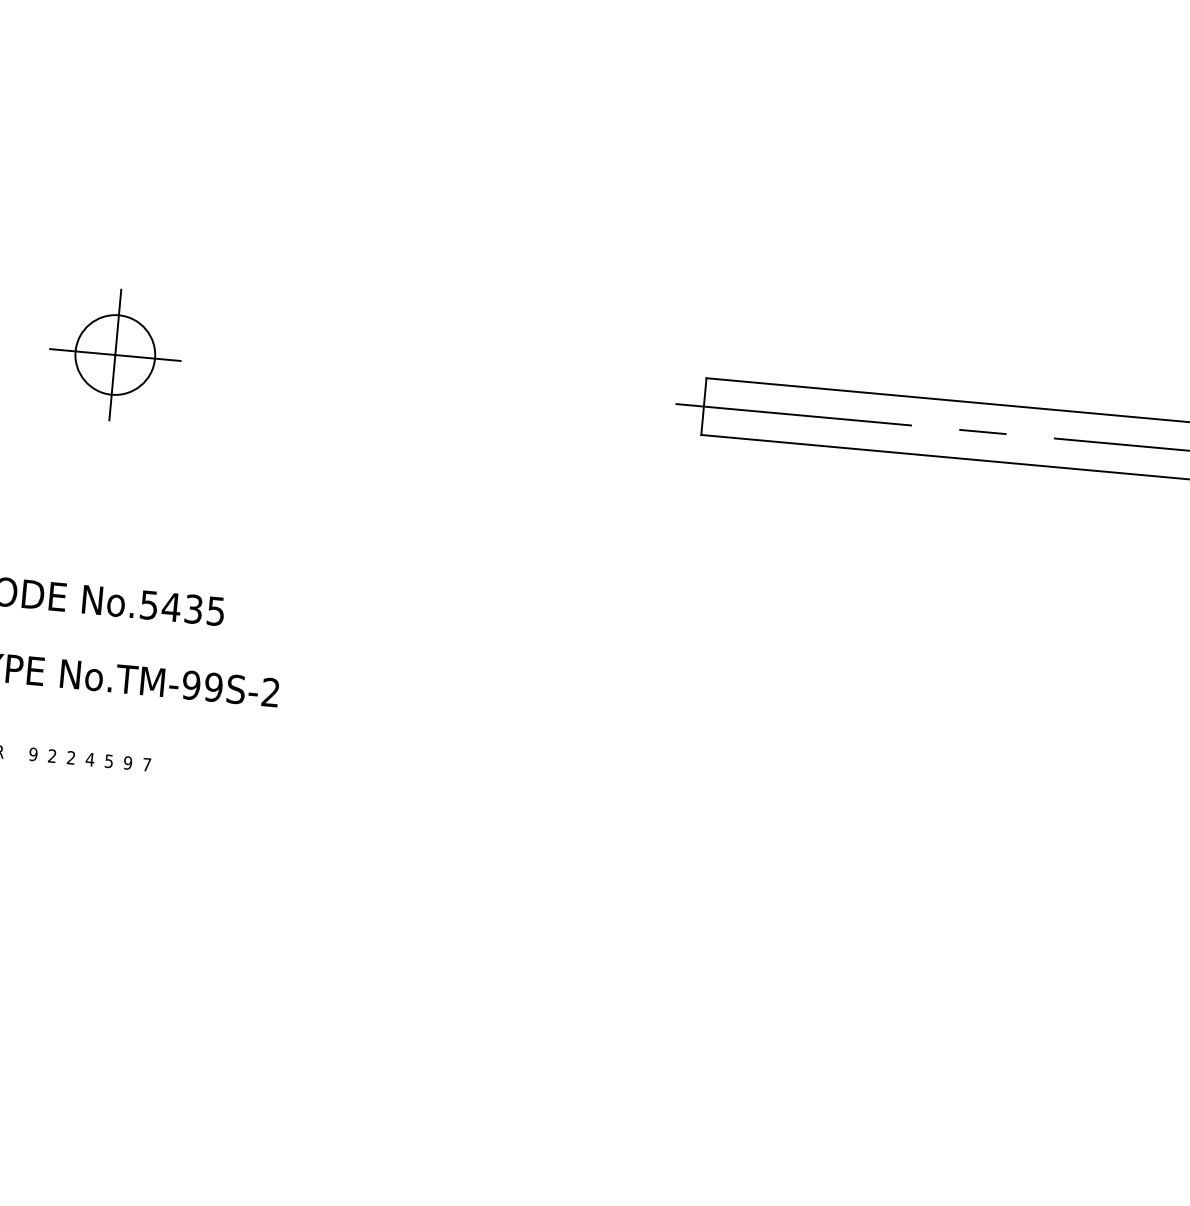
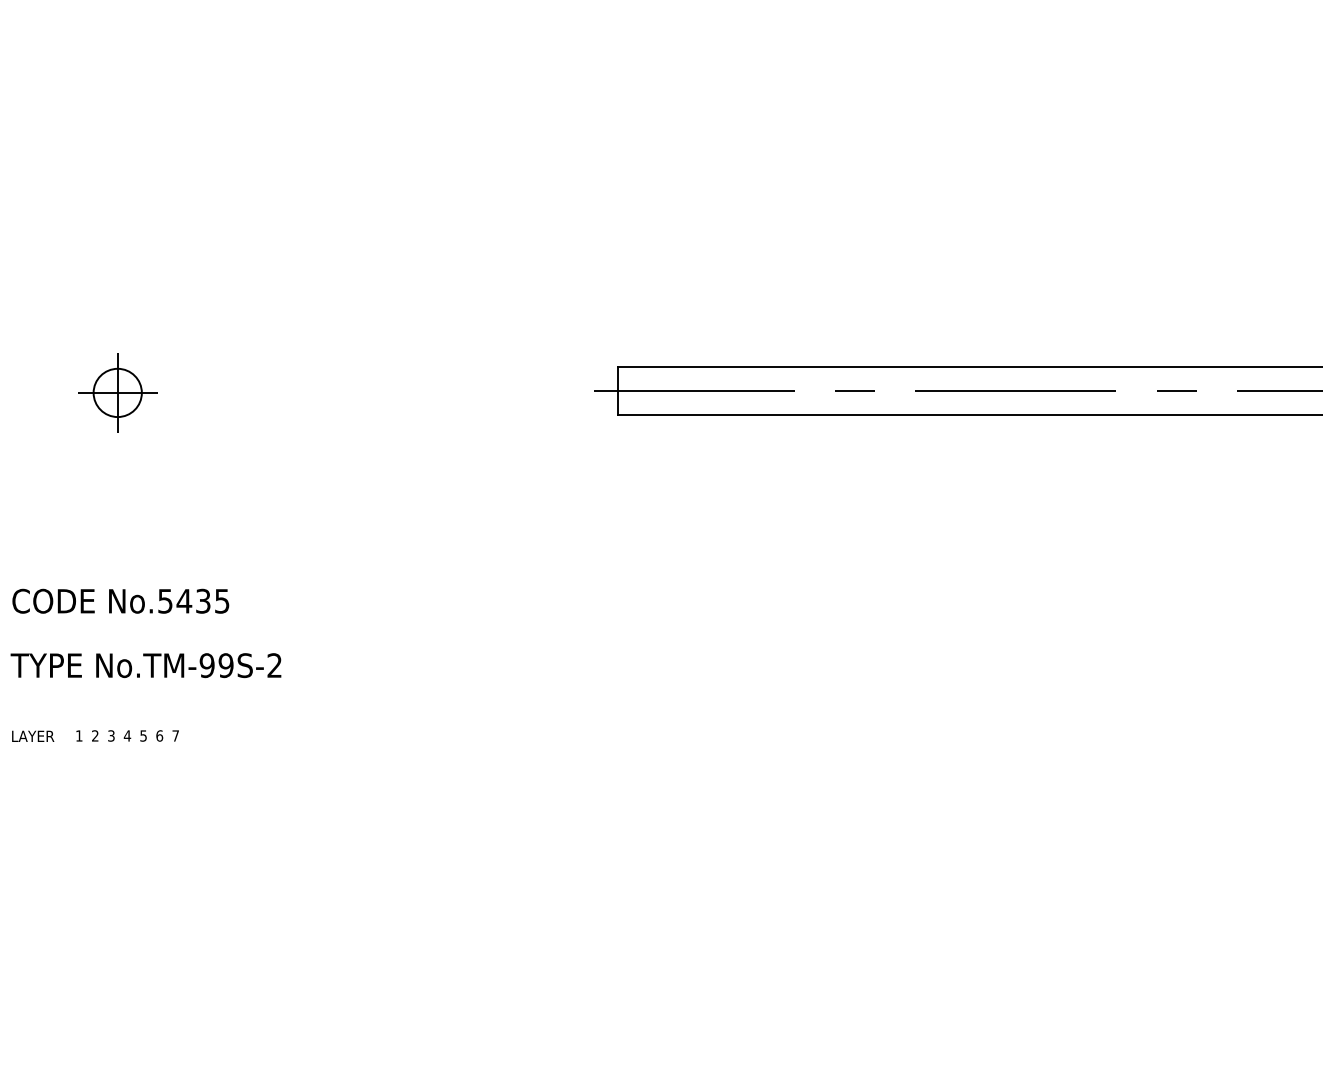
part: (115, 354) -> (117, 392), size x0.71
text: (32, 753) -> (78, 735), 9 -> 1
text: (71, 758) -> (111, 736), 2 -> 3
text: (127, 762) -> (159, 735), 9 -> 6

